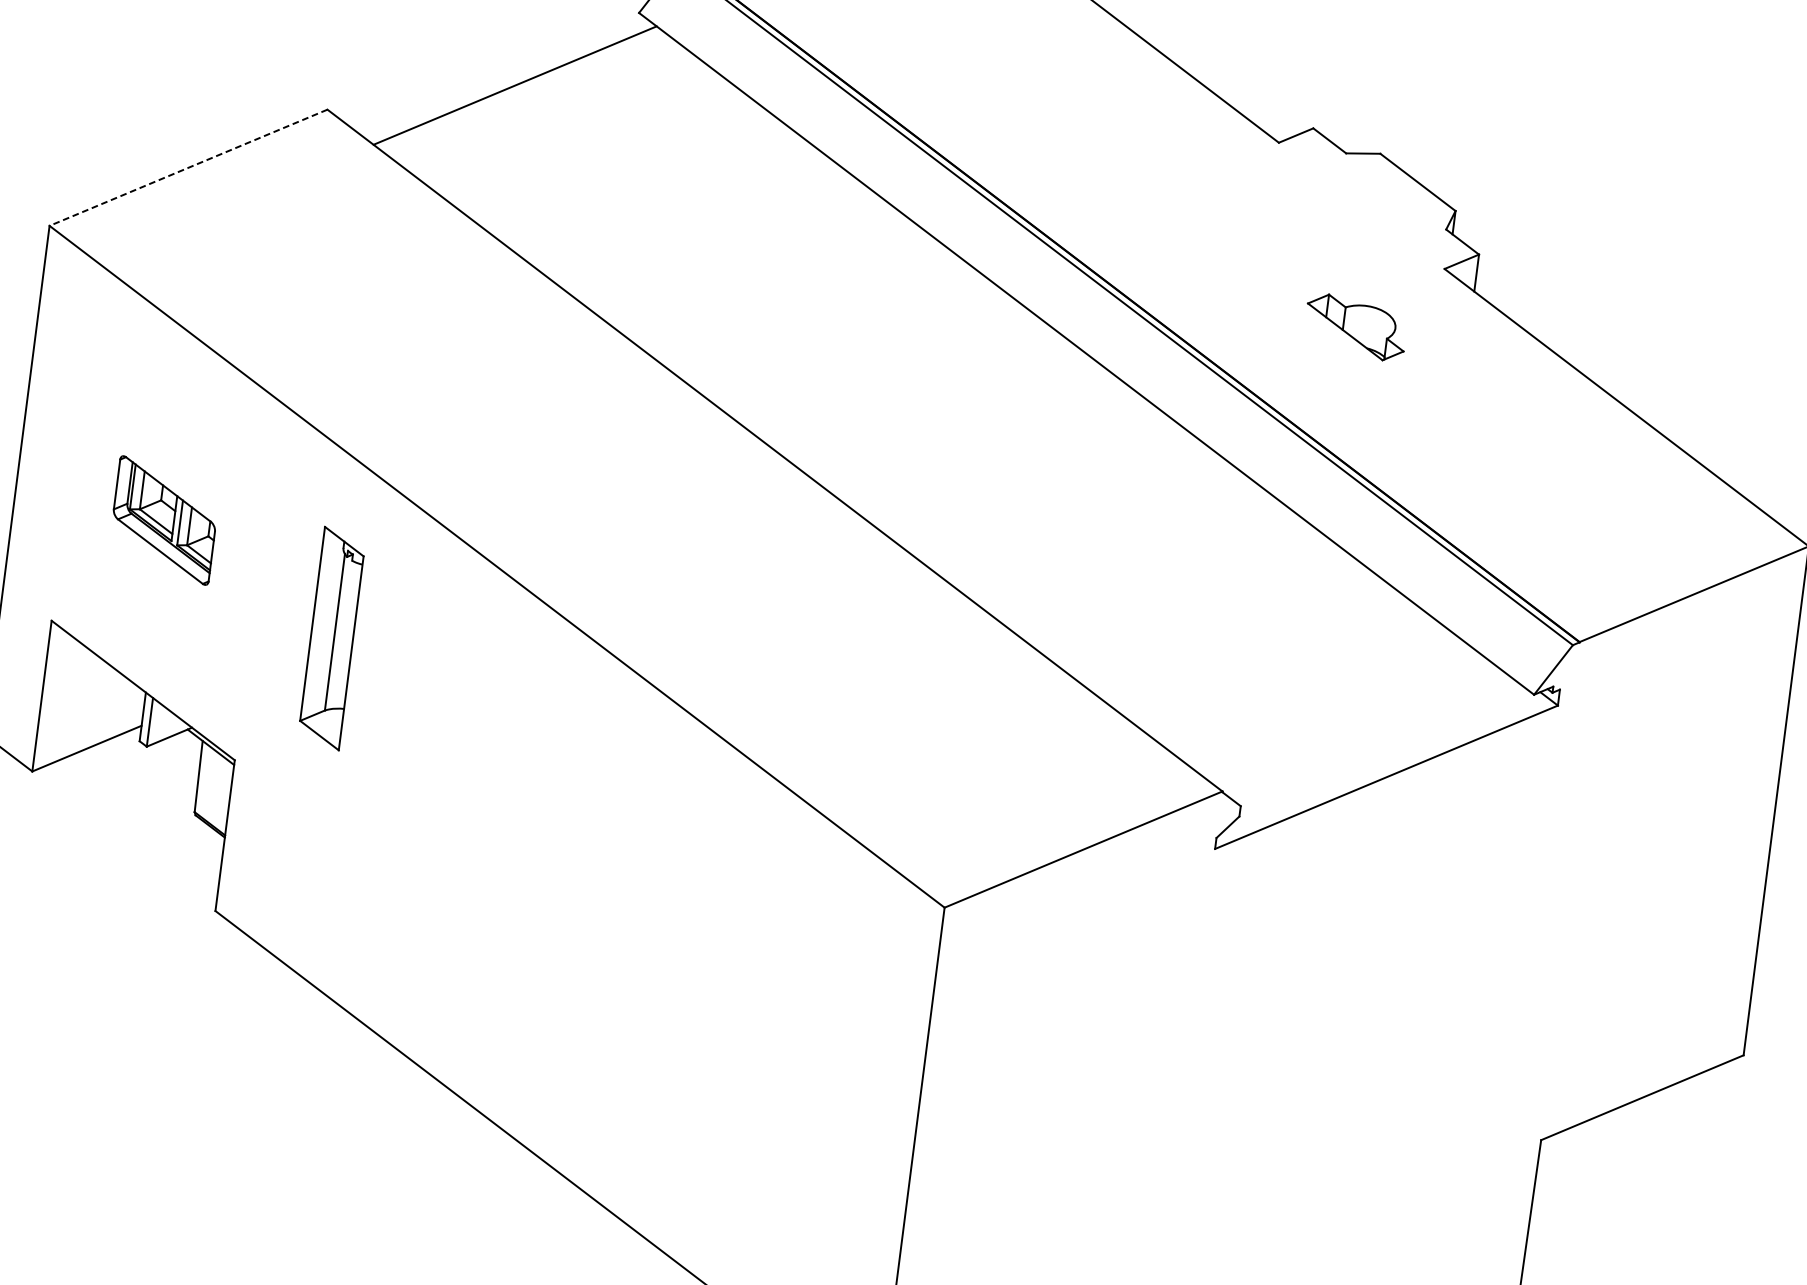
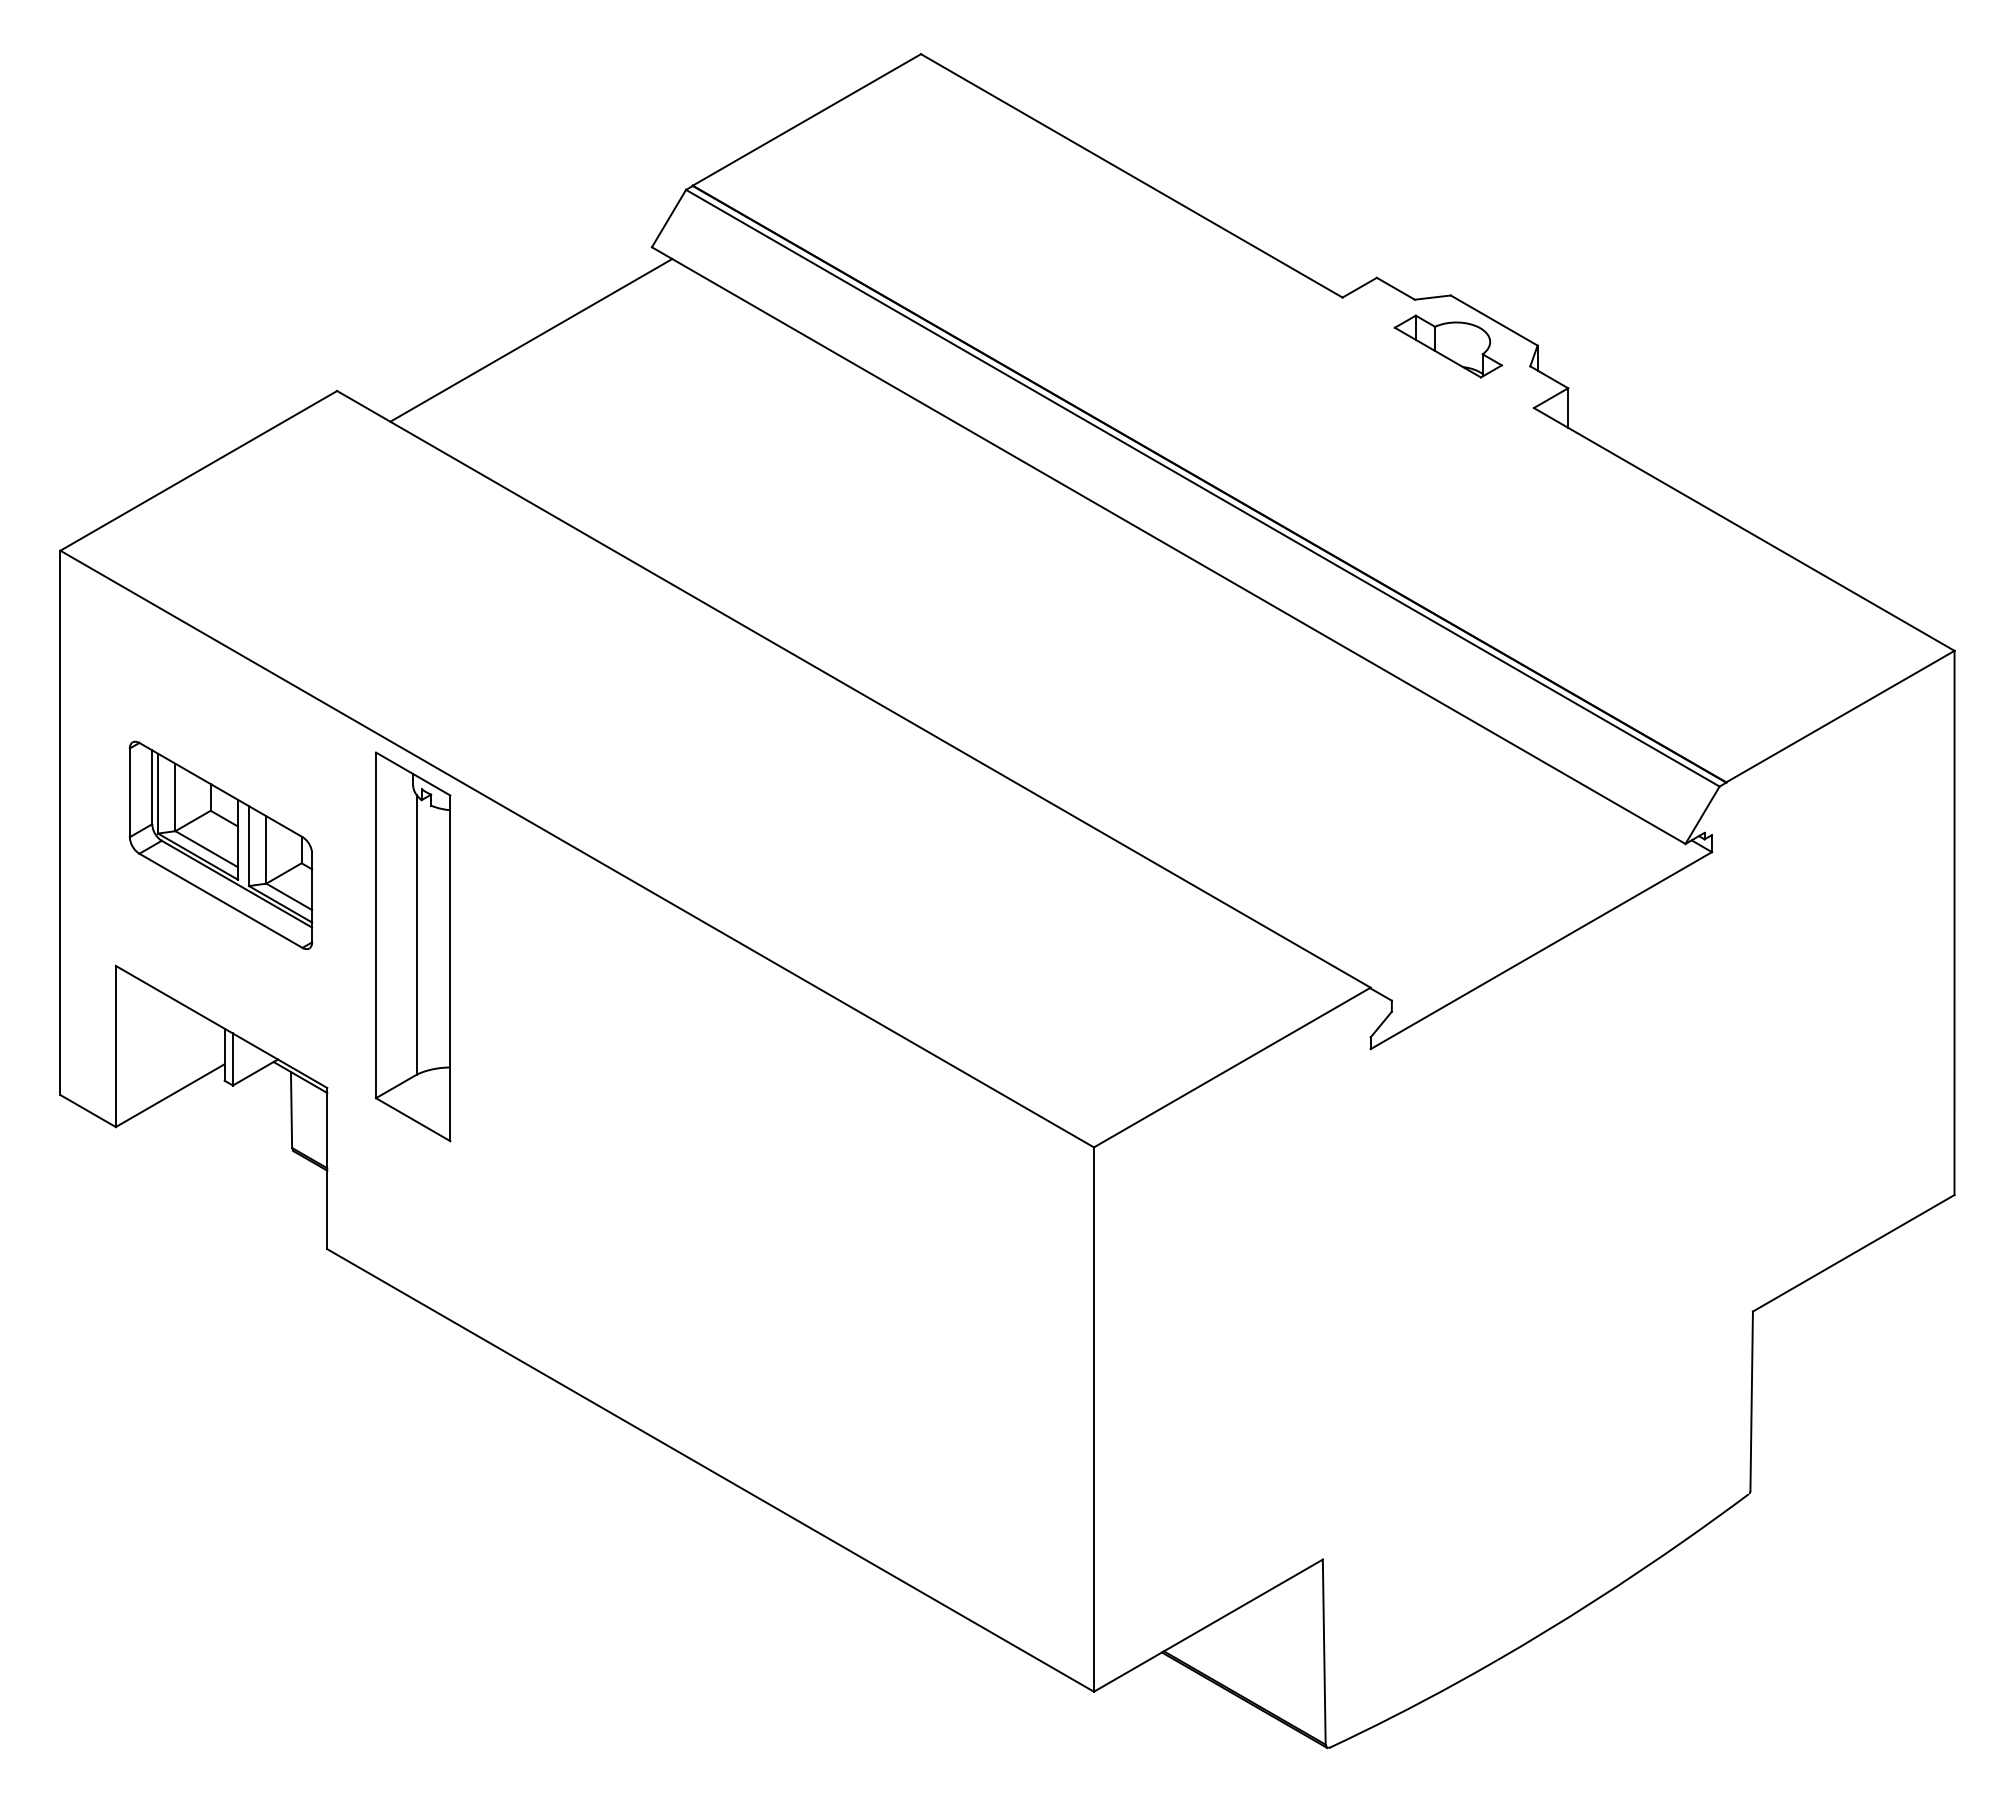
line: (188, 167) -> (198, 470), dashed -> solid
part: (1354, 327) -> (1447, 346), moved
part: (164, 519) -> (220, 844), size x1.67
part: (331, 638) -> (412, 946), size x1.67

